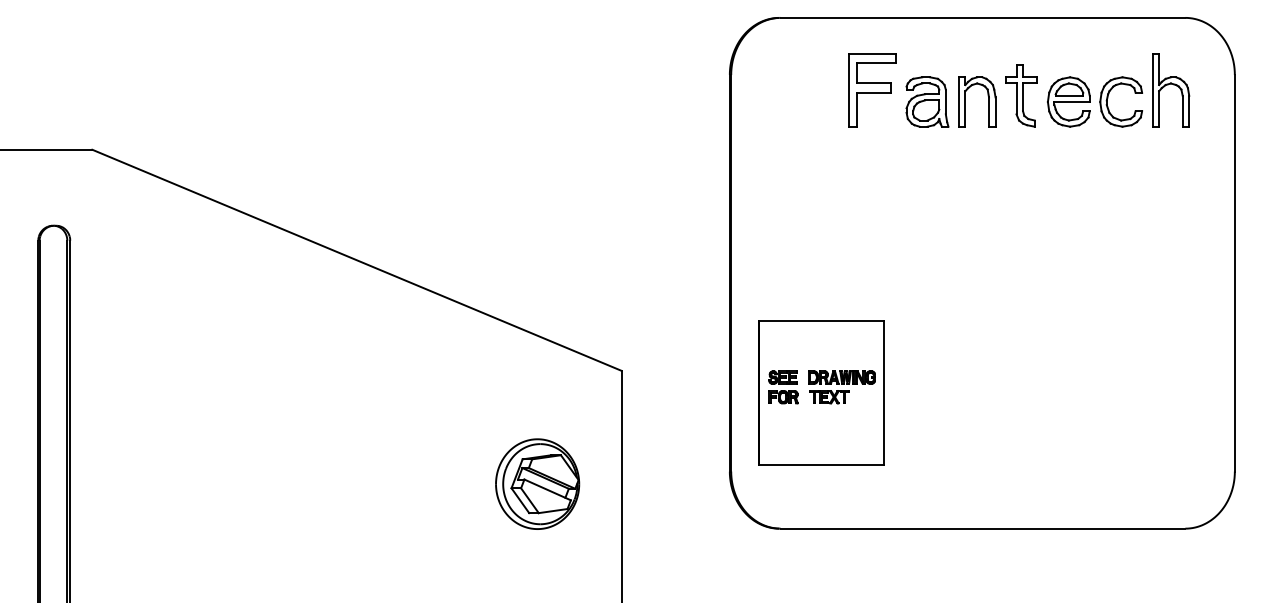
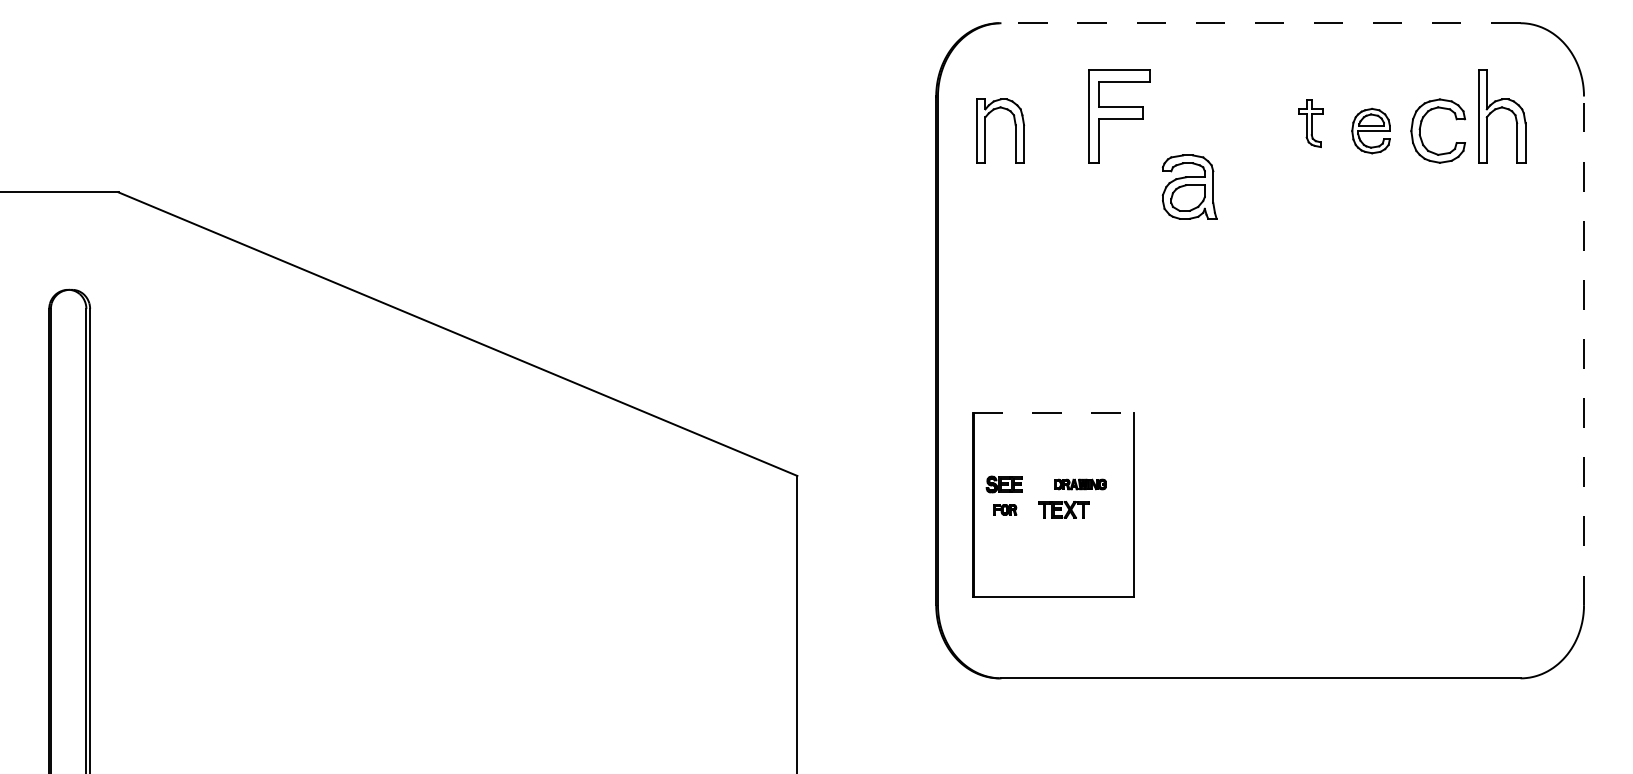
line: (982, 18) -> (1260, 23), solid -> dashed
part: (1021, 96) -> (1310, 123), size x0.6
part: (988, 97) -> (1014, 125), moved
part: (927, 101) -> (1189, 186), moved
part: (1068, 101) -> (1370, 130), size x0.7
line: (1235, 273) -> (1584, 350), solid -> dashed
line: (822, 321) -> (1054, 412), solid -> dashed
part: (842, 377) -> (1080, 484), size x0.6
part: (783, 397) -> (1005, 509), size x0.6
part: (537, 483) -> (689, 620), removed

